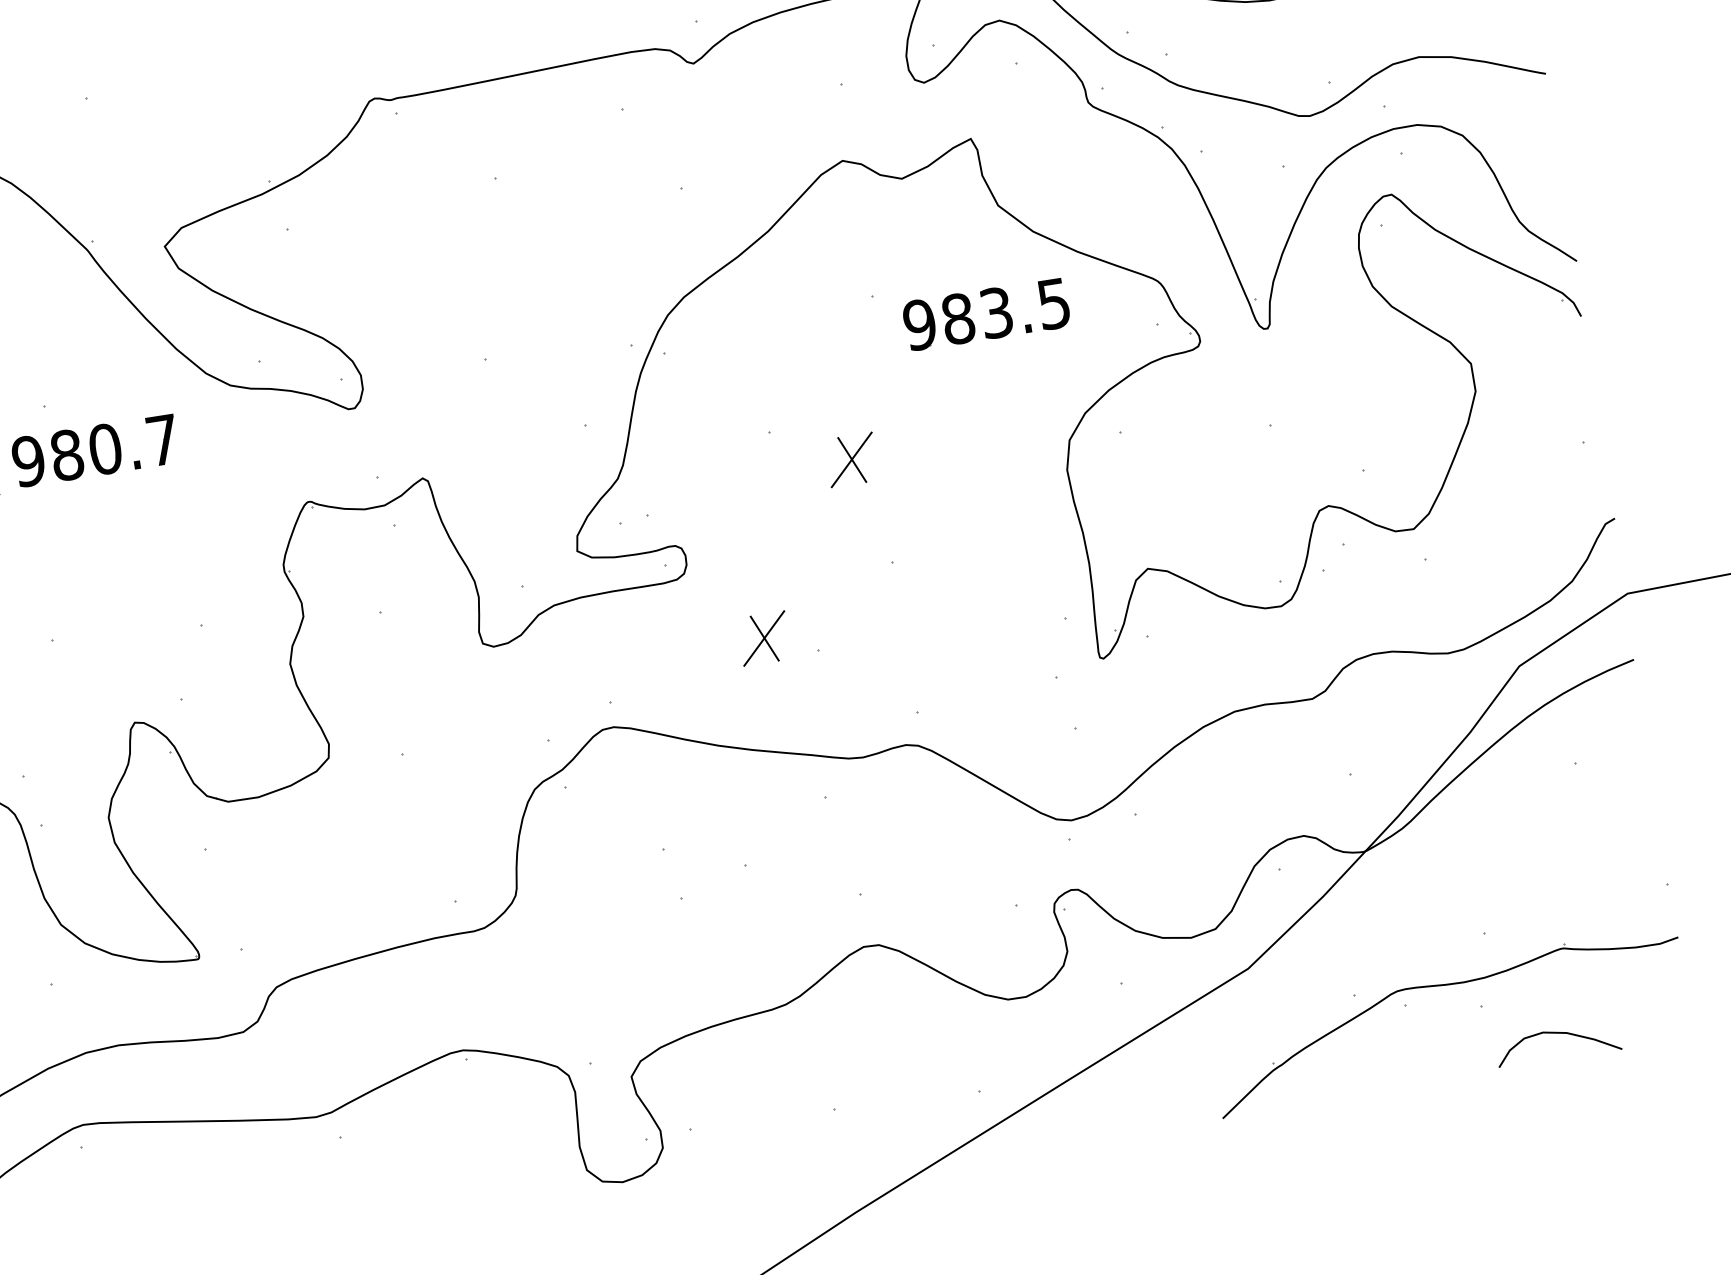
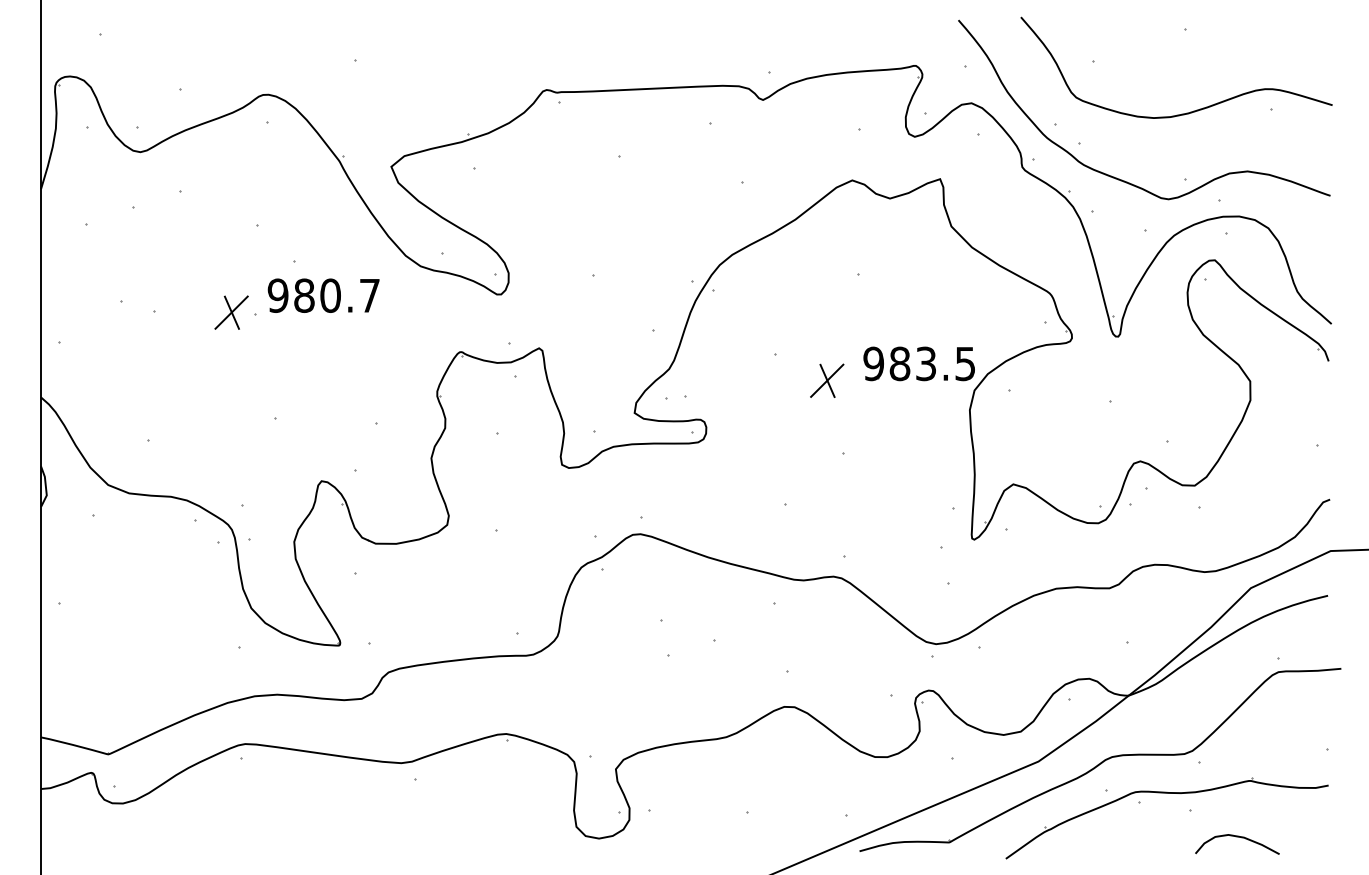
part: (985, 314) -> (918, 363), moved
part: (764, 638) -> (750, 490), removed
part: (1338, 951) -> (1100, 759), added

